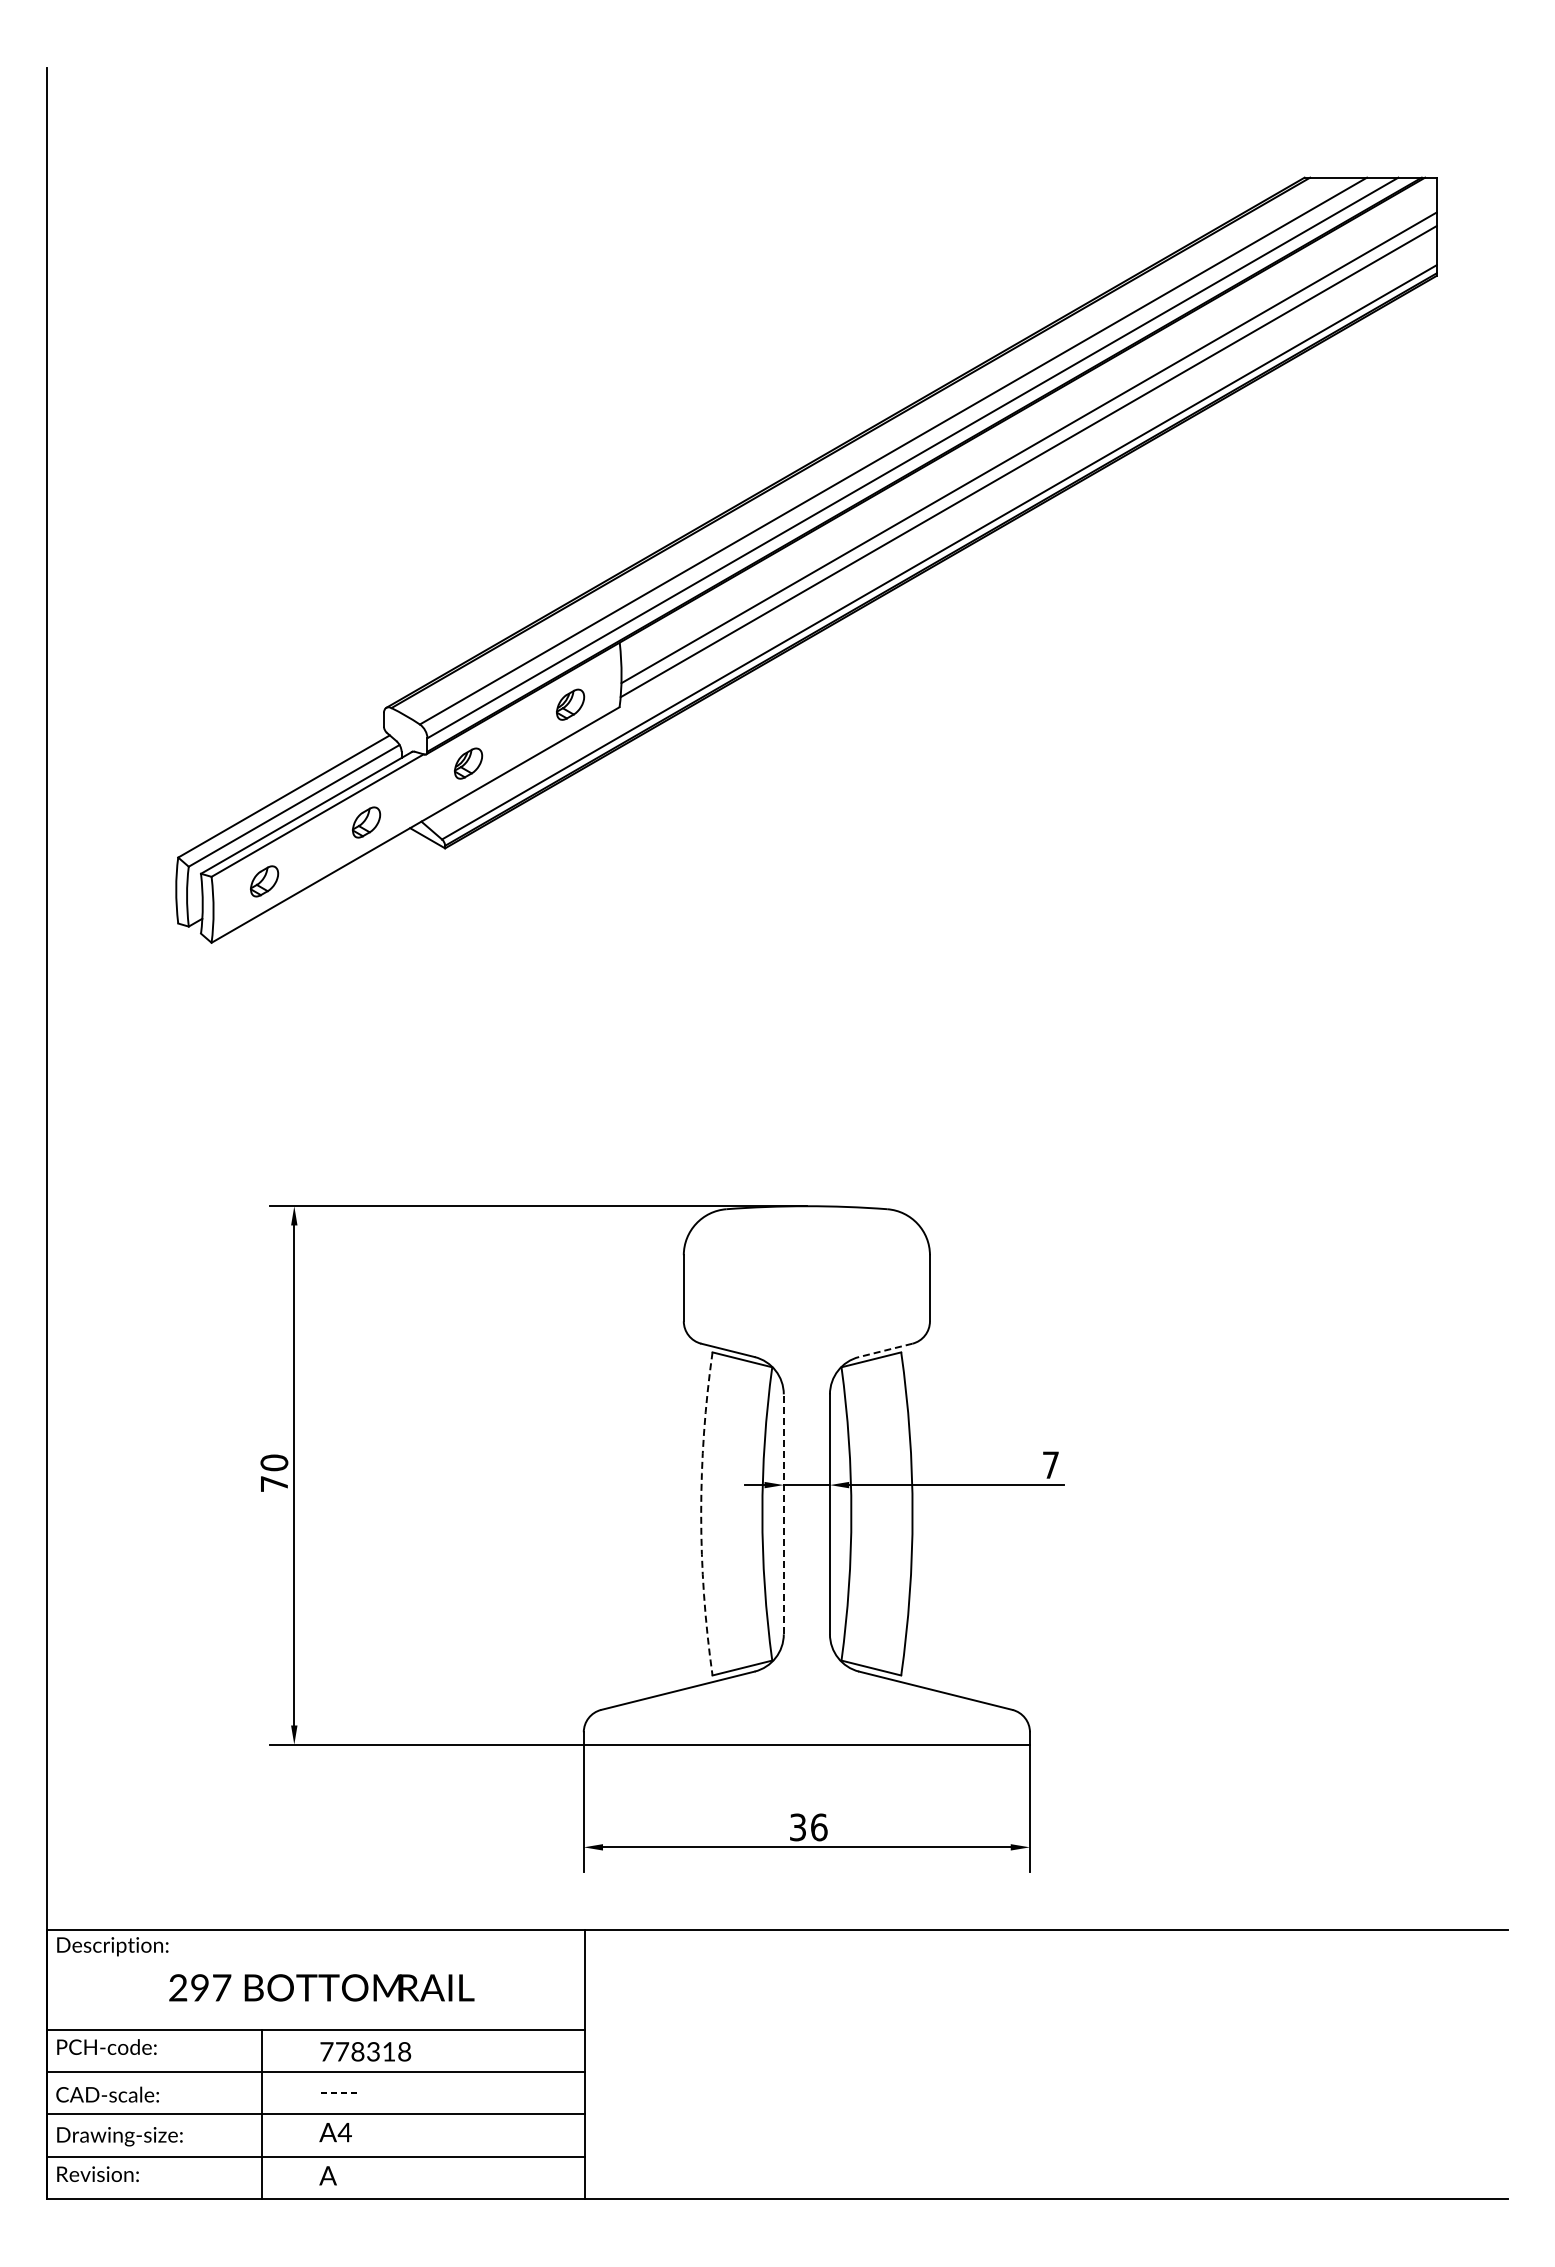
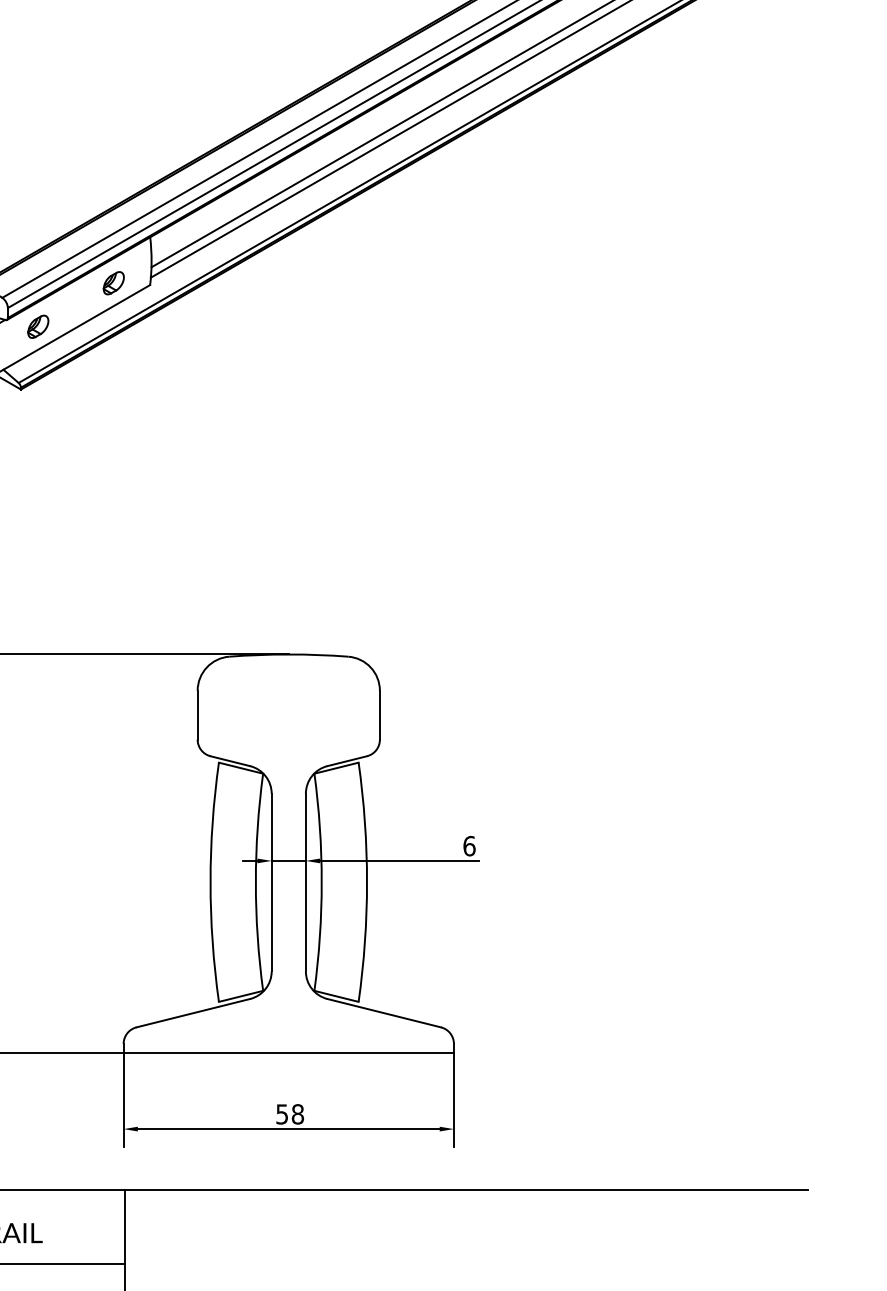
line: (885, 1350) -> (346, 761), dashed -> solid
text: (1050, 1465) -> (469, 846), 7 -> 6
arc: (701, 1513) -> (210, 881), dashed -> solid
line: (783, 1514) -> (271, 882), dashed -> solid
text: (808, 1827) -> (289, 1114), 36 -> 58

